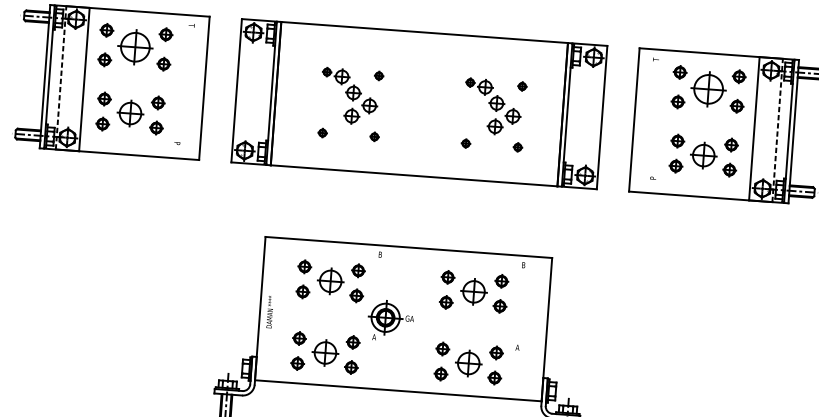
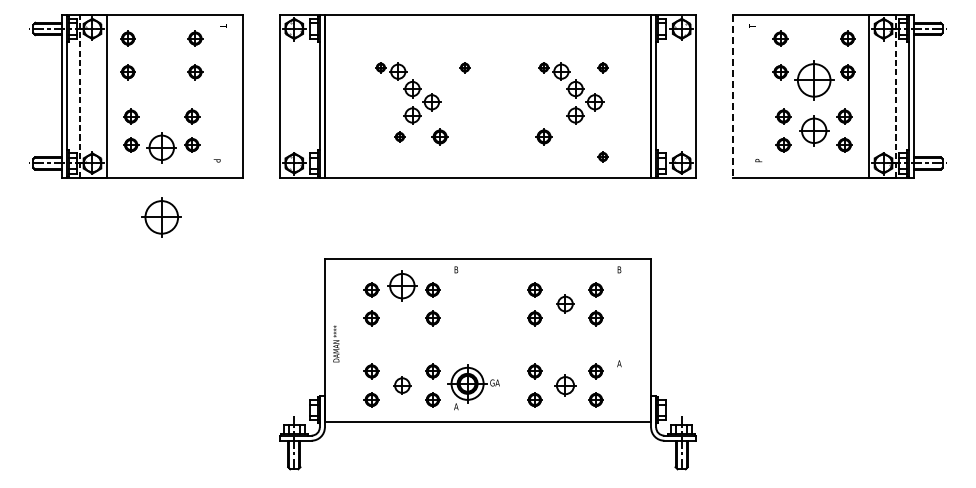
part: (135, 47) -> (161, 217), moved
part: (378, 75) -> (464, 67), moved
part: (708, 89) -> (814, 80), moved
part: (130, 113) -> (161, 147), moved
line: (634, 120) -> (732, 96), solid -> dashed
part: (322, 132) -> (399, 136), moved
part: (374, 136) -> (439, 136), size x1.6
part: (465, 143) -> (543, 136), size x1.6
part: (517, 146) -> (602, 156), moved
part: (330, 280) -> (402, 285), moved
part: (474, 291) -> (565, 303), size x0.6
part: (390, 321) -> (473, 387), moved
part: (325, 352) -> (402, 385), size x0.6
part: (468, 363) -> (565, 385), size x0.7

